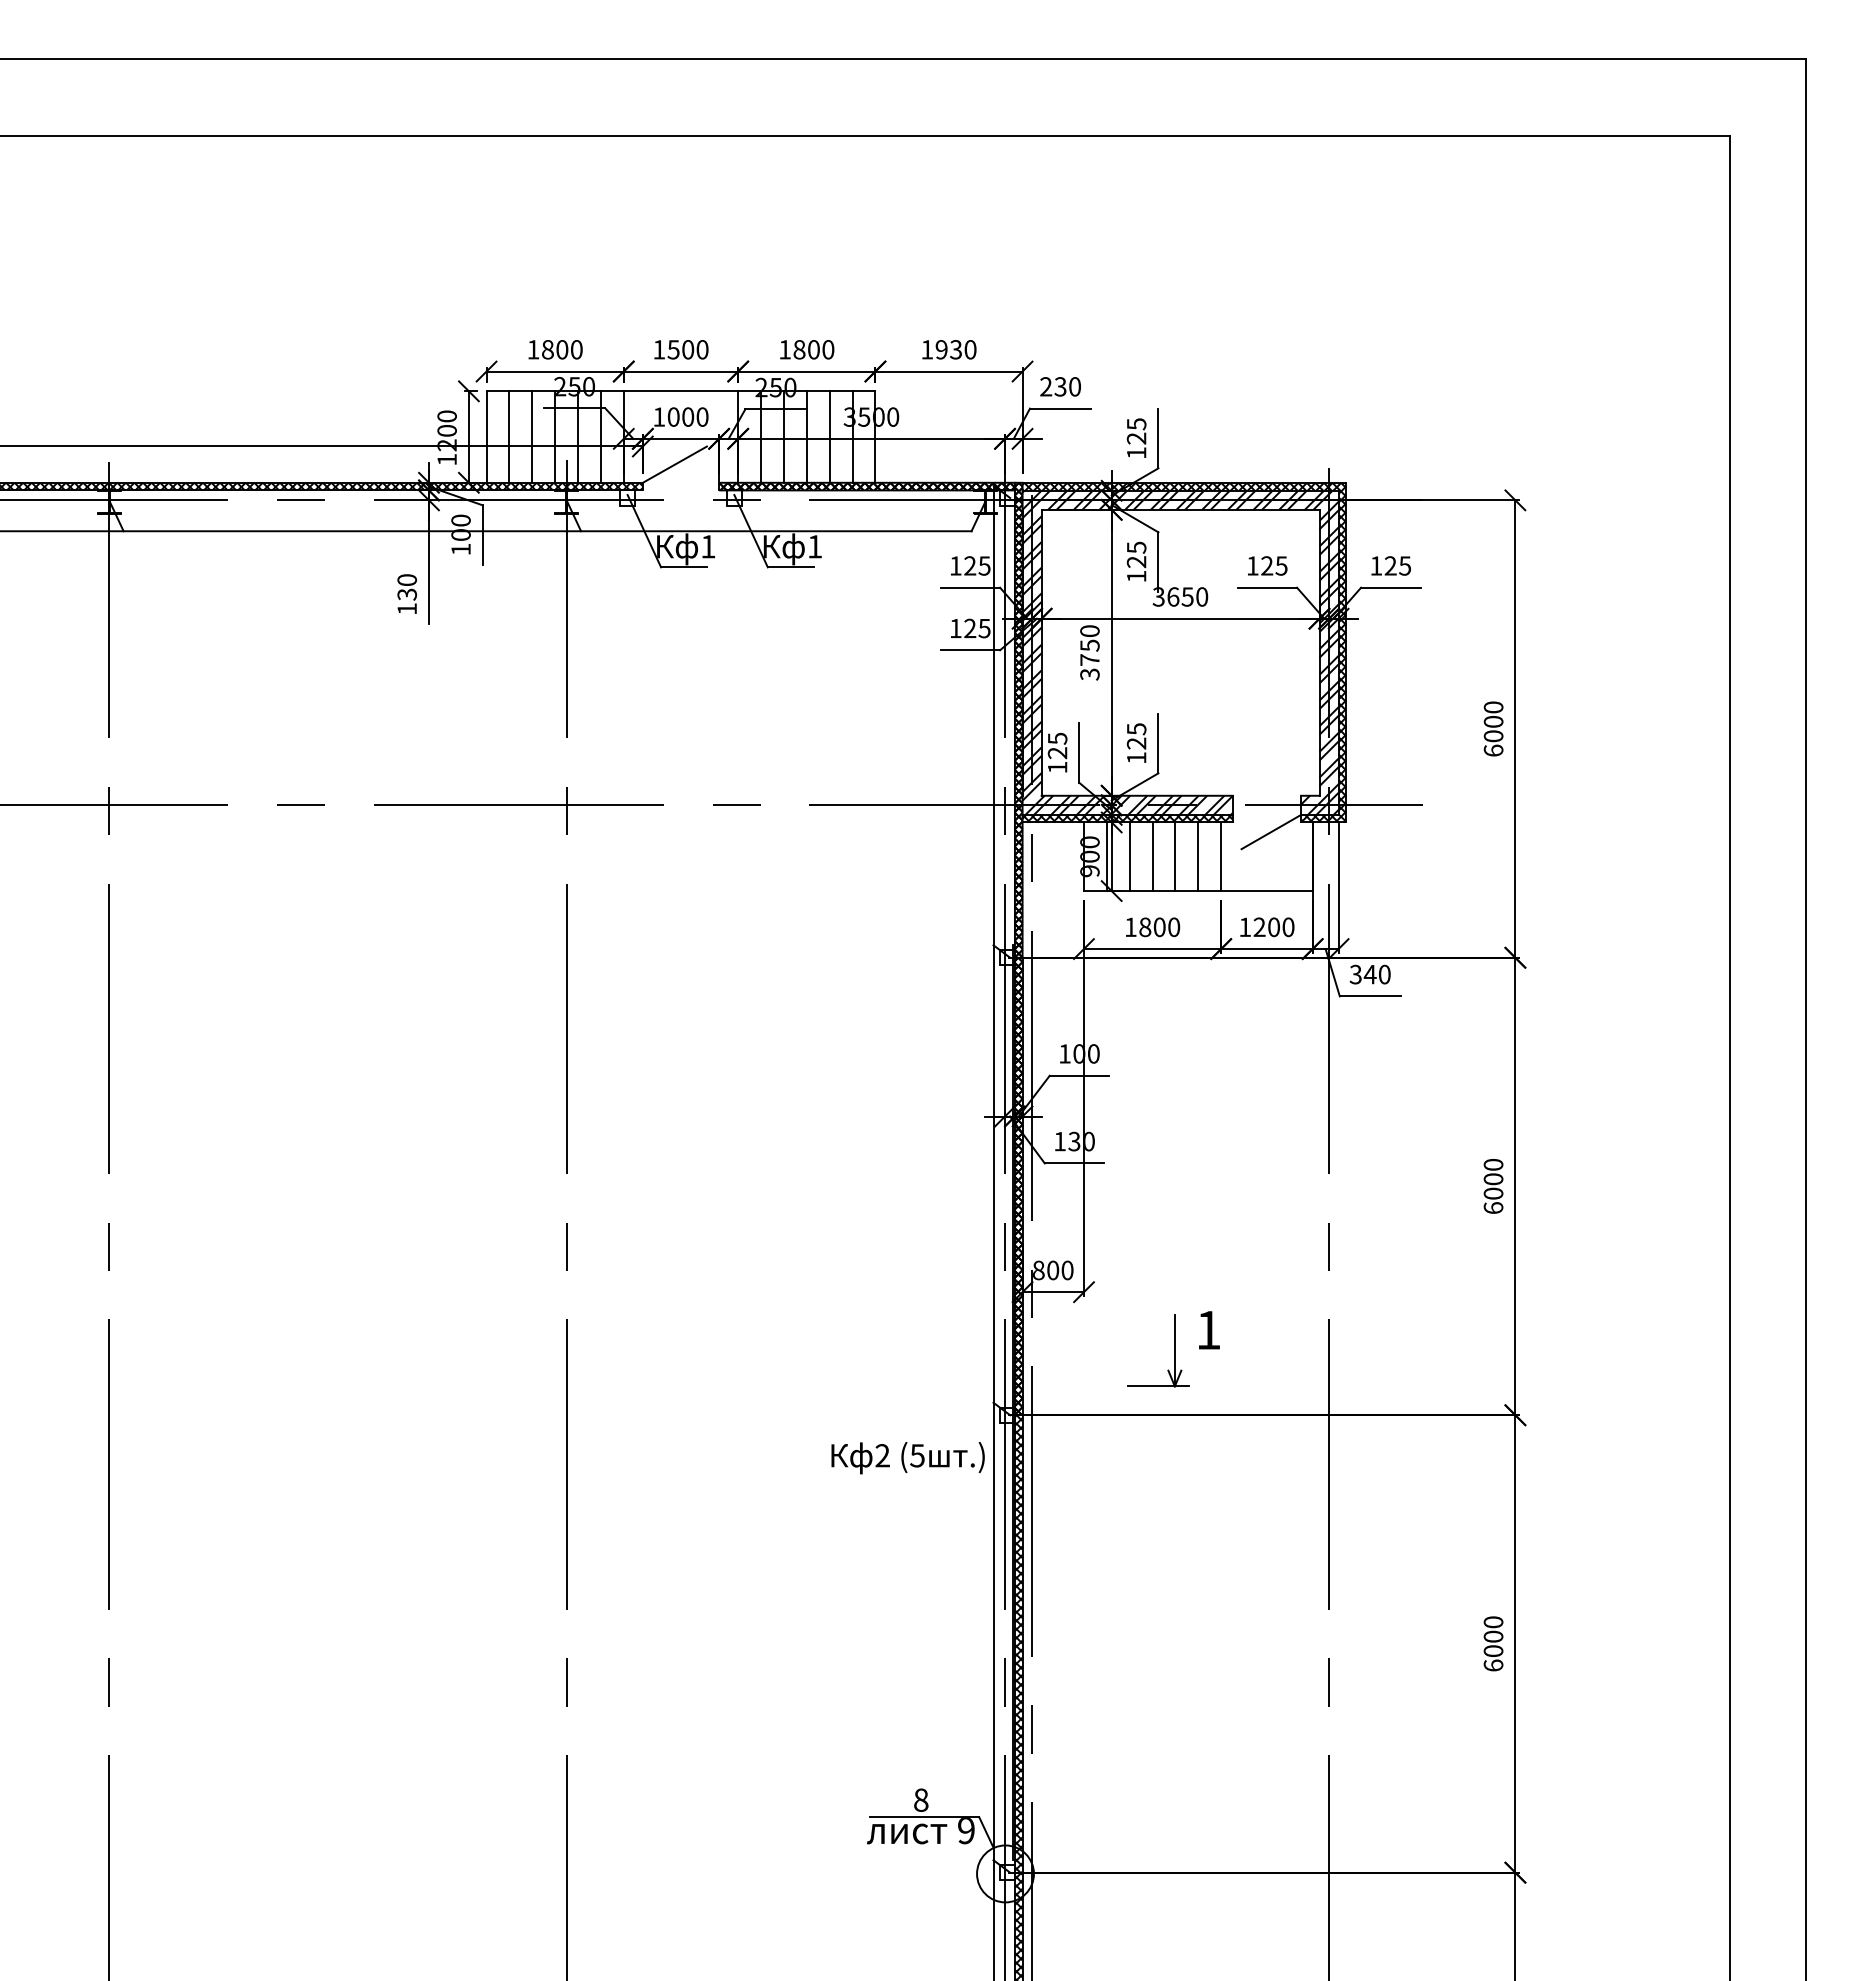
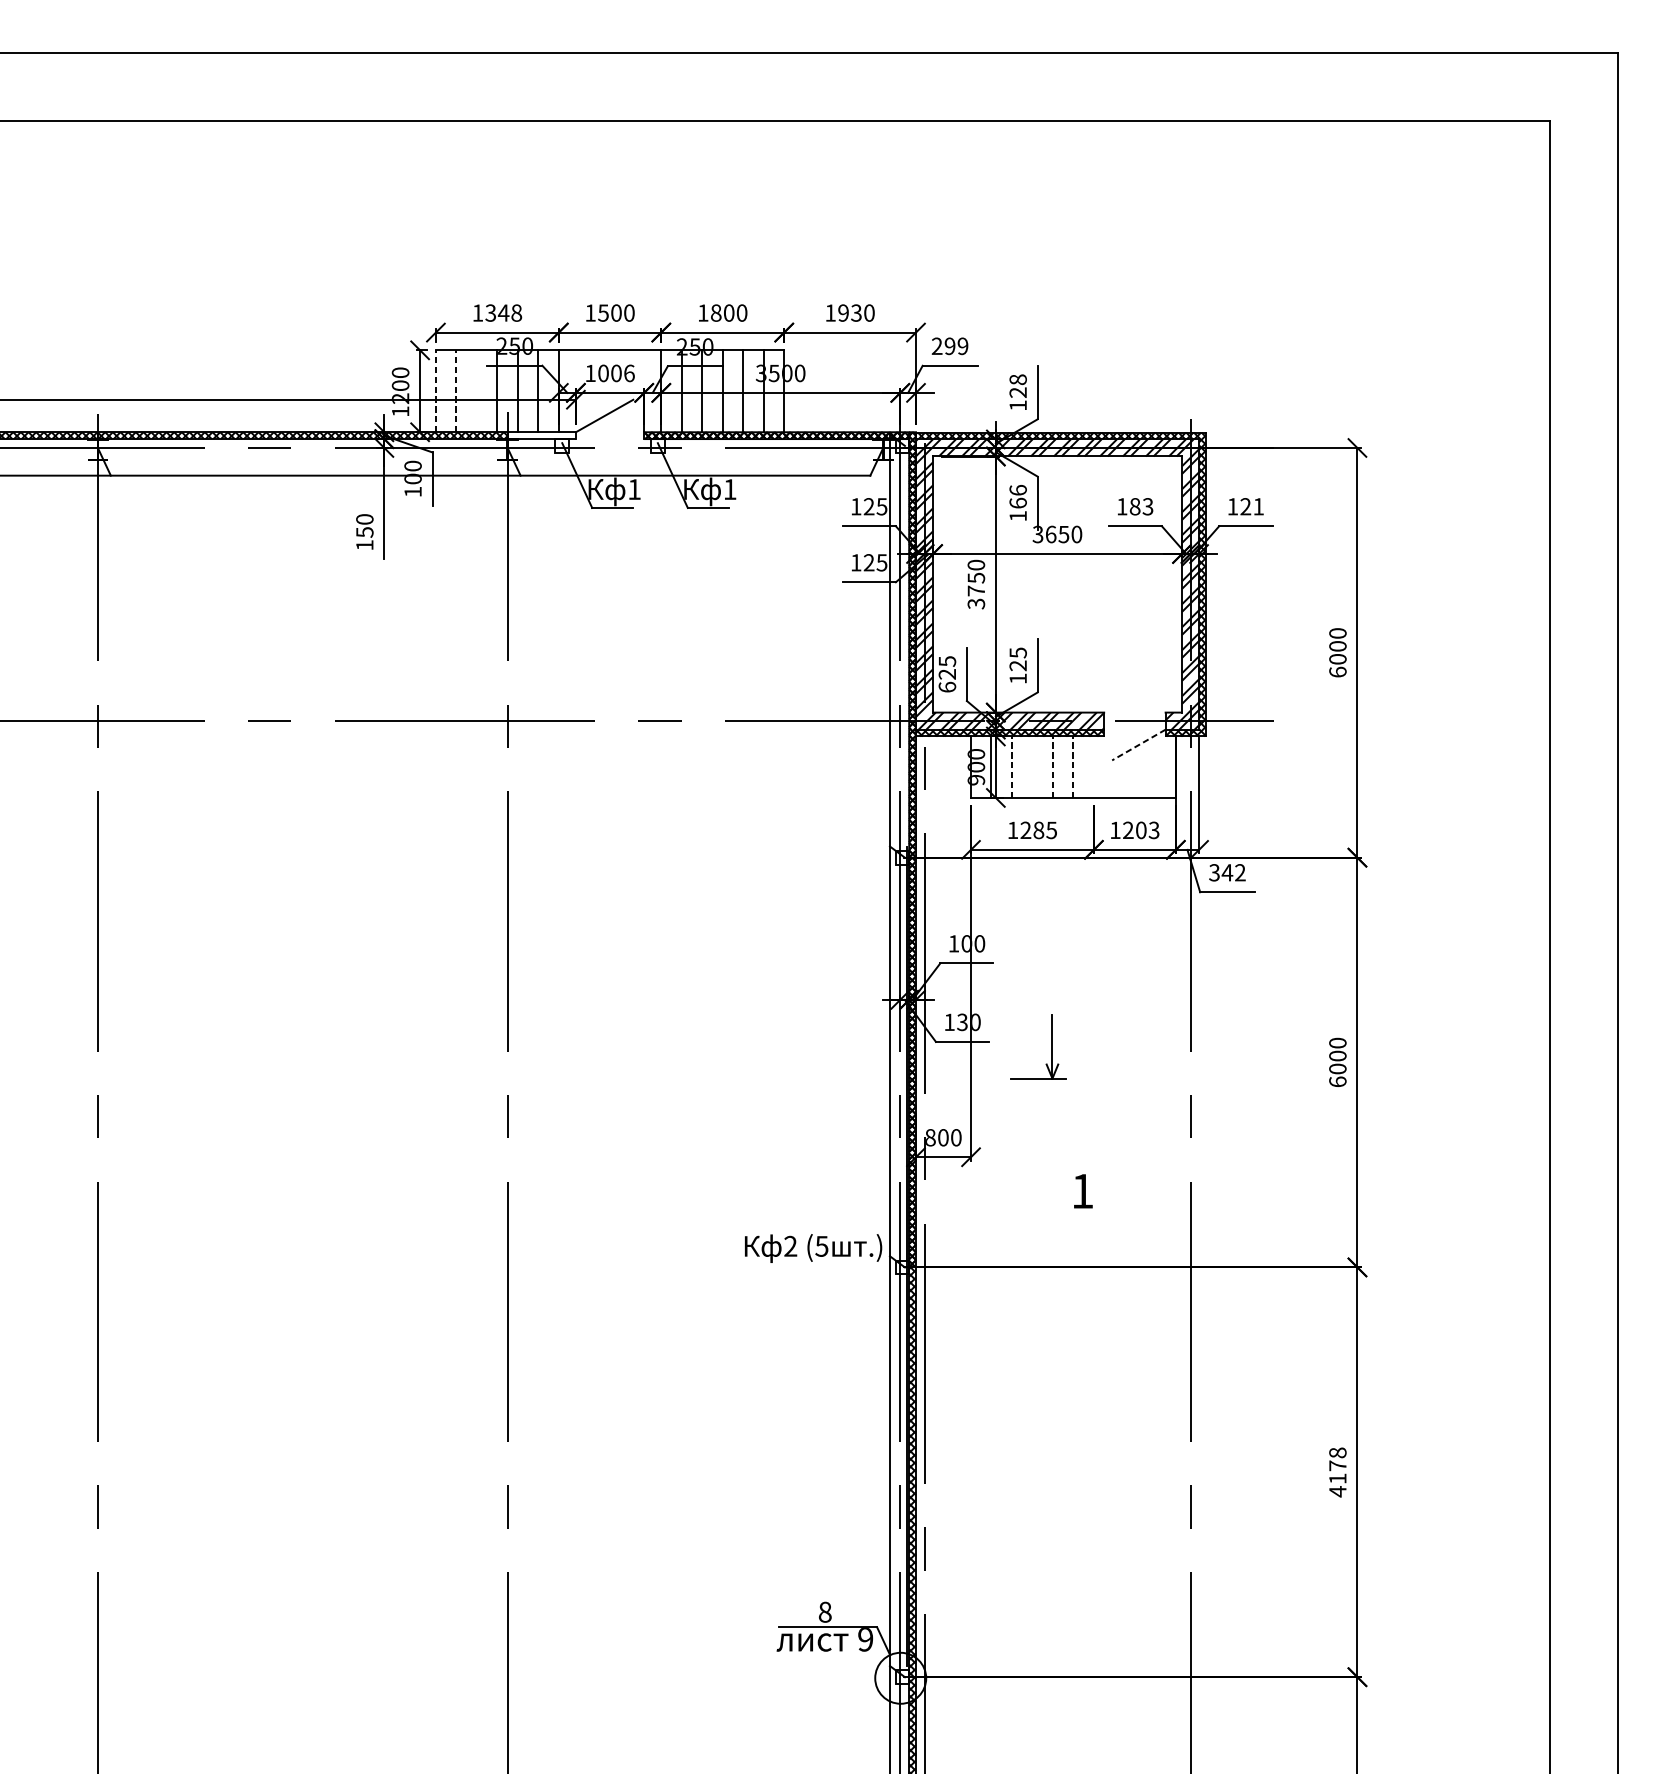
text: (561, 349) -> (503, 312), 1800 -> 1348
text: (1067, 386) -> (956, 345), 230 -> 299
text: (702, 416) -> (629, 372), 1000 -> 1006
text: (1136, 424) -> (1018, 380), 125 -> 128
line: (532, 436) -> (477, 390), removed
line: (486, 437) -> (435, 391), solid -> dashed
line: (509, 437) -> (456, 391), solid -> dashed
hatch: (604, 486) -> (541, 435), removed
text: (1136, 554) -> (1018, 496), 125 -> 166
text: (1274, 565) -> (1141, 506), 125 -> 183
text: (1405, 565) -> (1259, 506), 125 -> 121
text: (406, 594) -> (364, 532), 130 -> 150
text: (1057, 767) -> (947, 687), 125 -> 625
line: (1270, 832) -> (1138, 745), solid -> dashed
line: (1129, 856) -> (1011, 766), solid -> dashed
line: (1152, 856) -> (1032, 766), removed
line: (1175, 856) -> (1052, 766), solid -> dashed
line: (1198, 856) -> (1073, 766), solid -> dashed
line: (1221, 856) -> (1094, 766), removed
text: (1288, 926) -> (1154, 829), 1200 -> 1203
text: (1159, 927) -> (1038, 830), 1800 -> 1285
text: (1384, 974) -> (1240, 872), 340 -> 342
part: (1174, 1350) -> (1052, 1046), moved
text: (907, 1458) -> (812, 1248), moved
text: (1493, 1644) -> (1337, 1472), 6000 -> 4178

